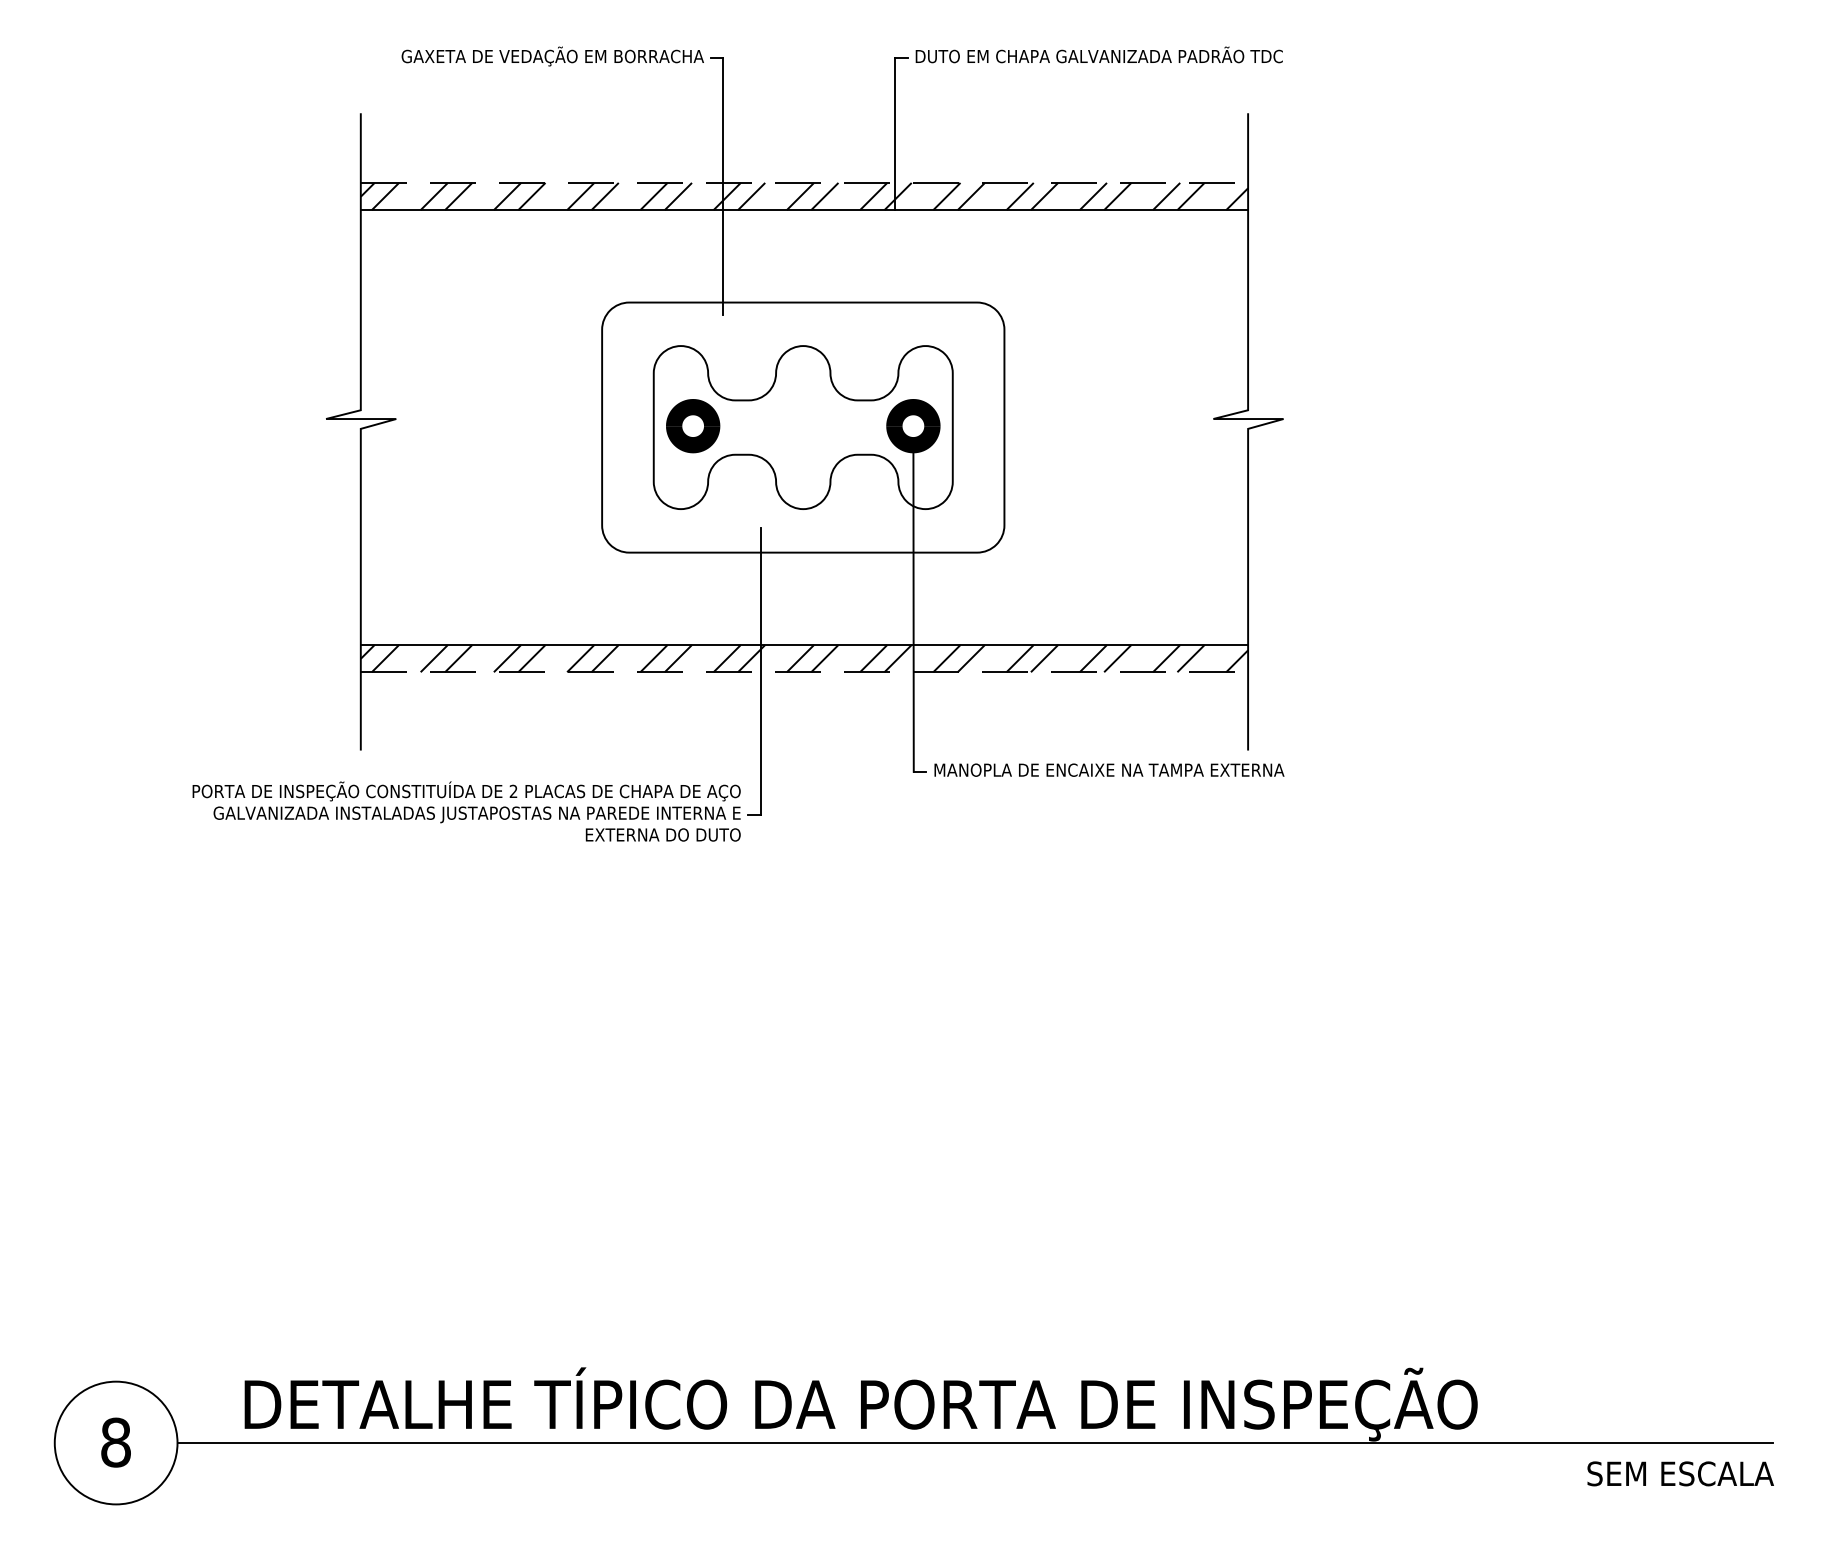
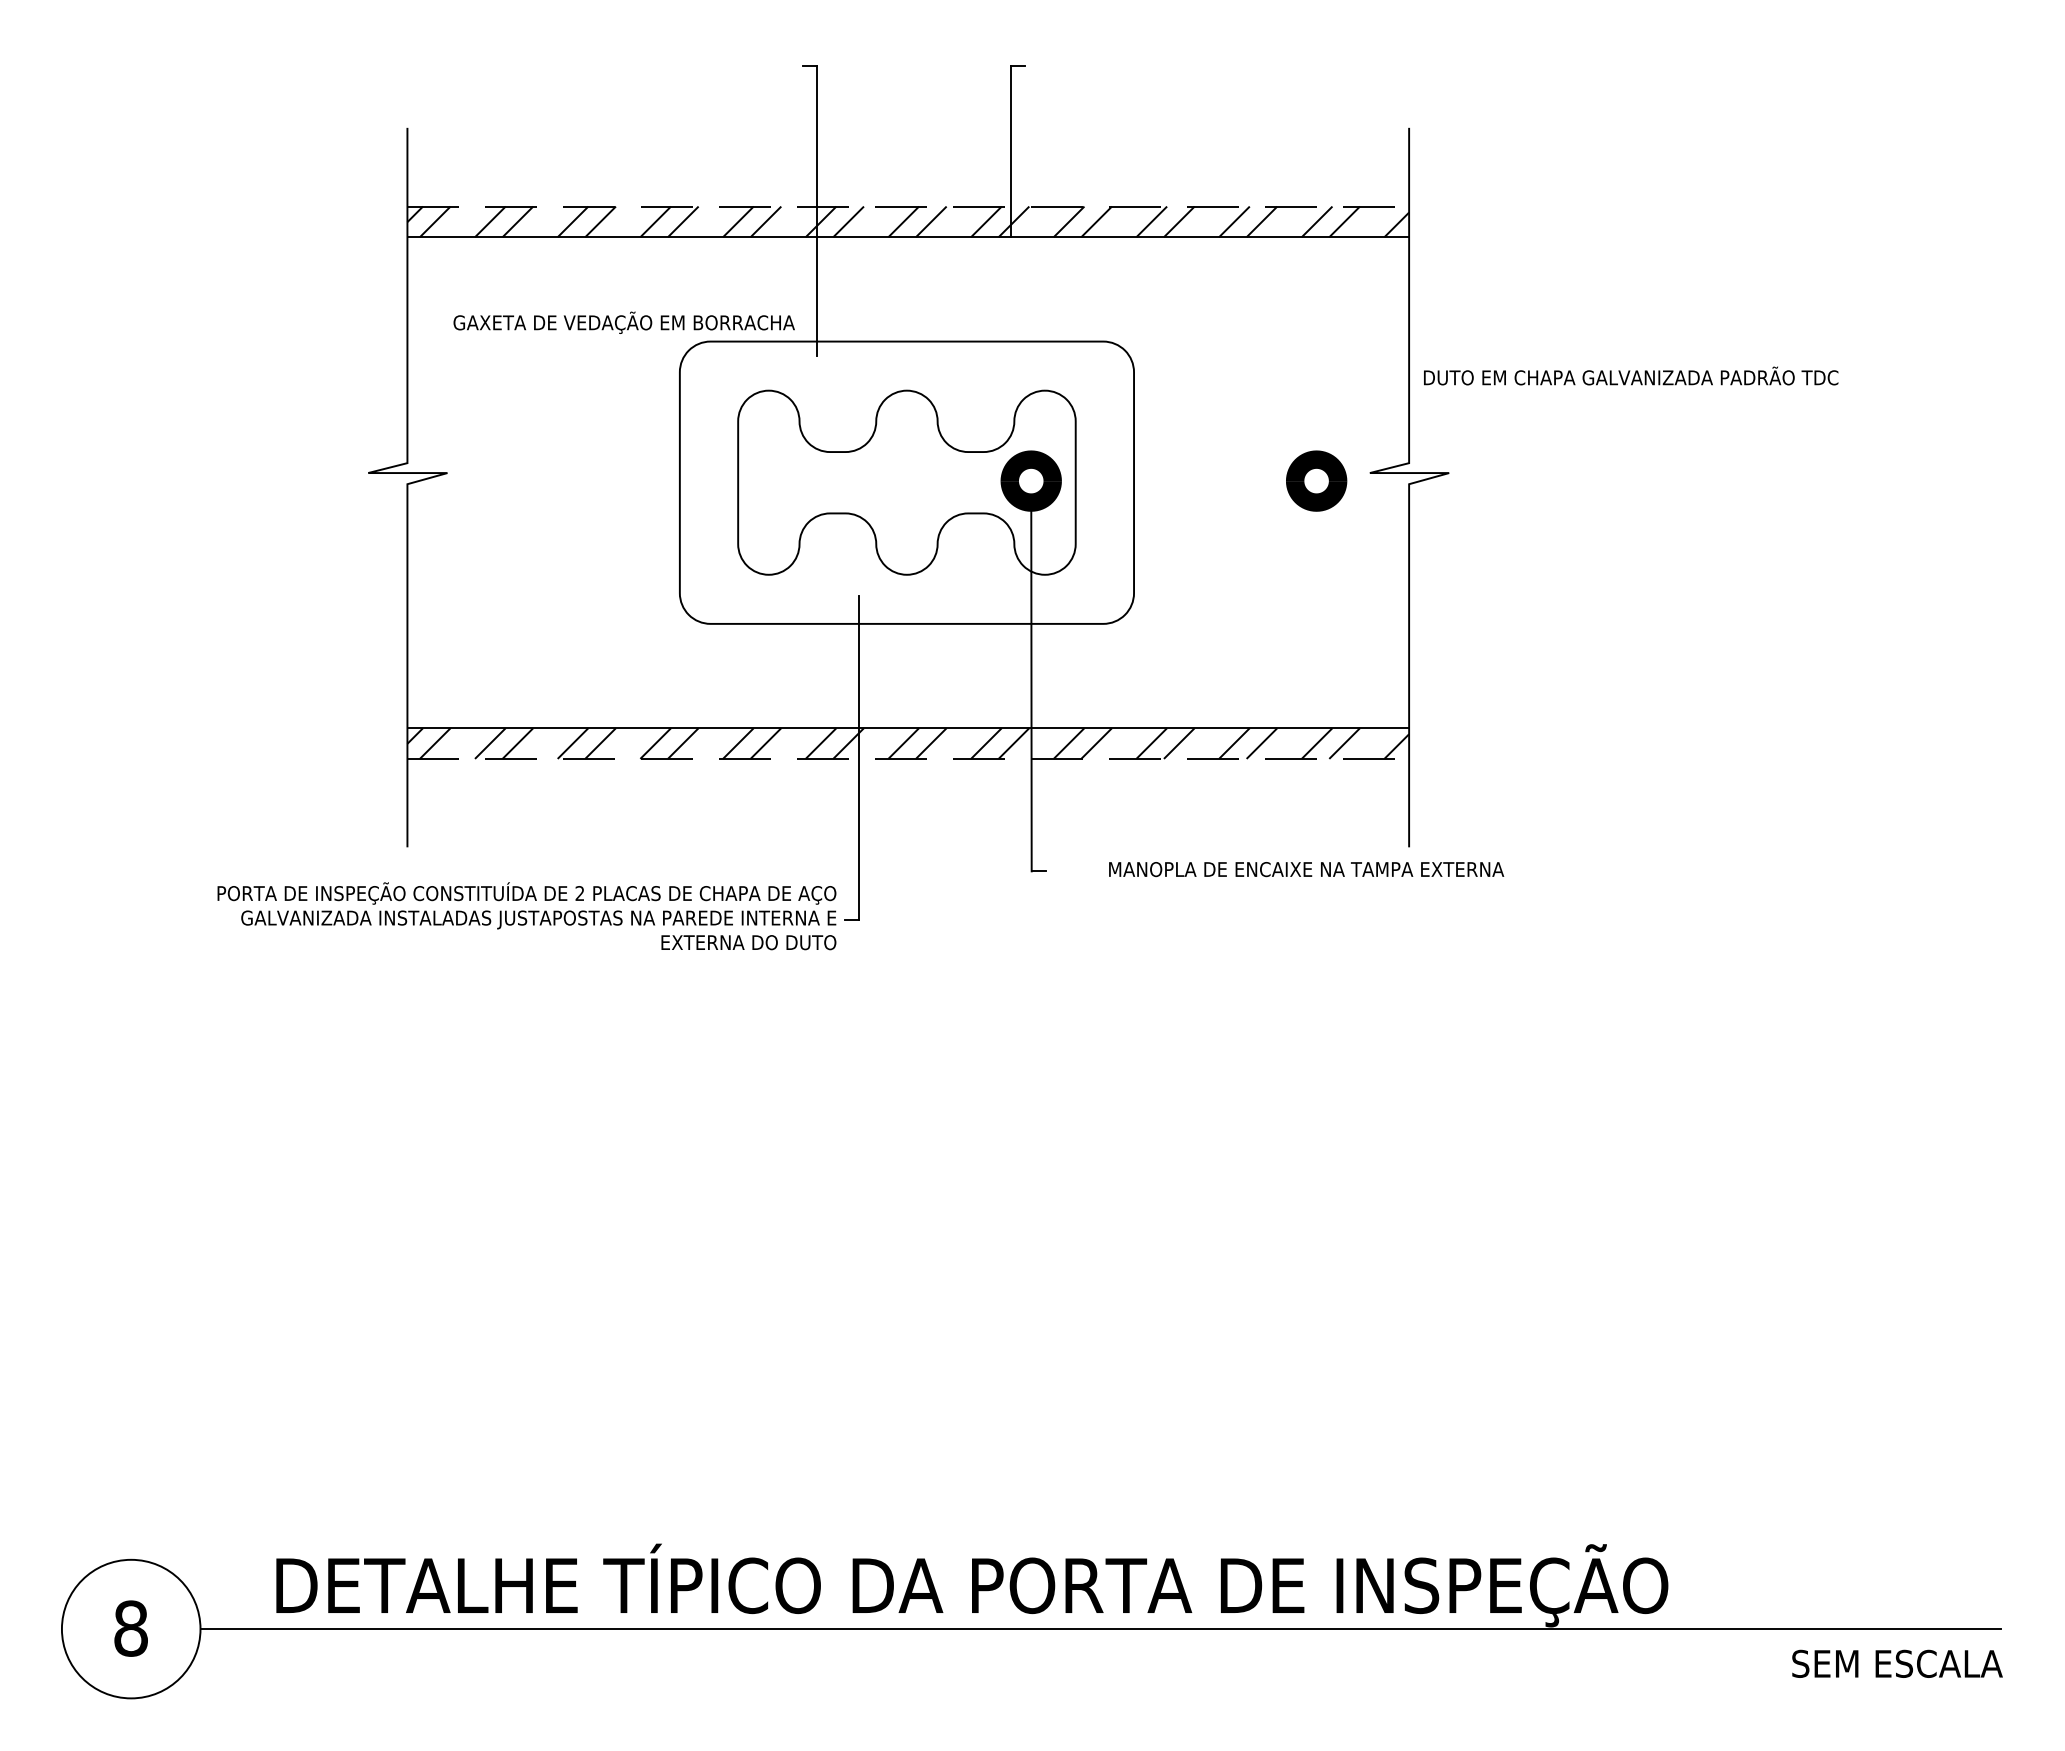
text: (1099, 54) -> (1631, 375), moved
text: (552, 56) -> (623, 322), moved
part: (693, 425) -> (1316, 480), moved
text: (1109, 770) -> (1306, 869), moved

